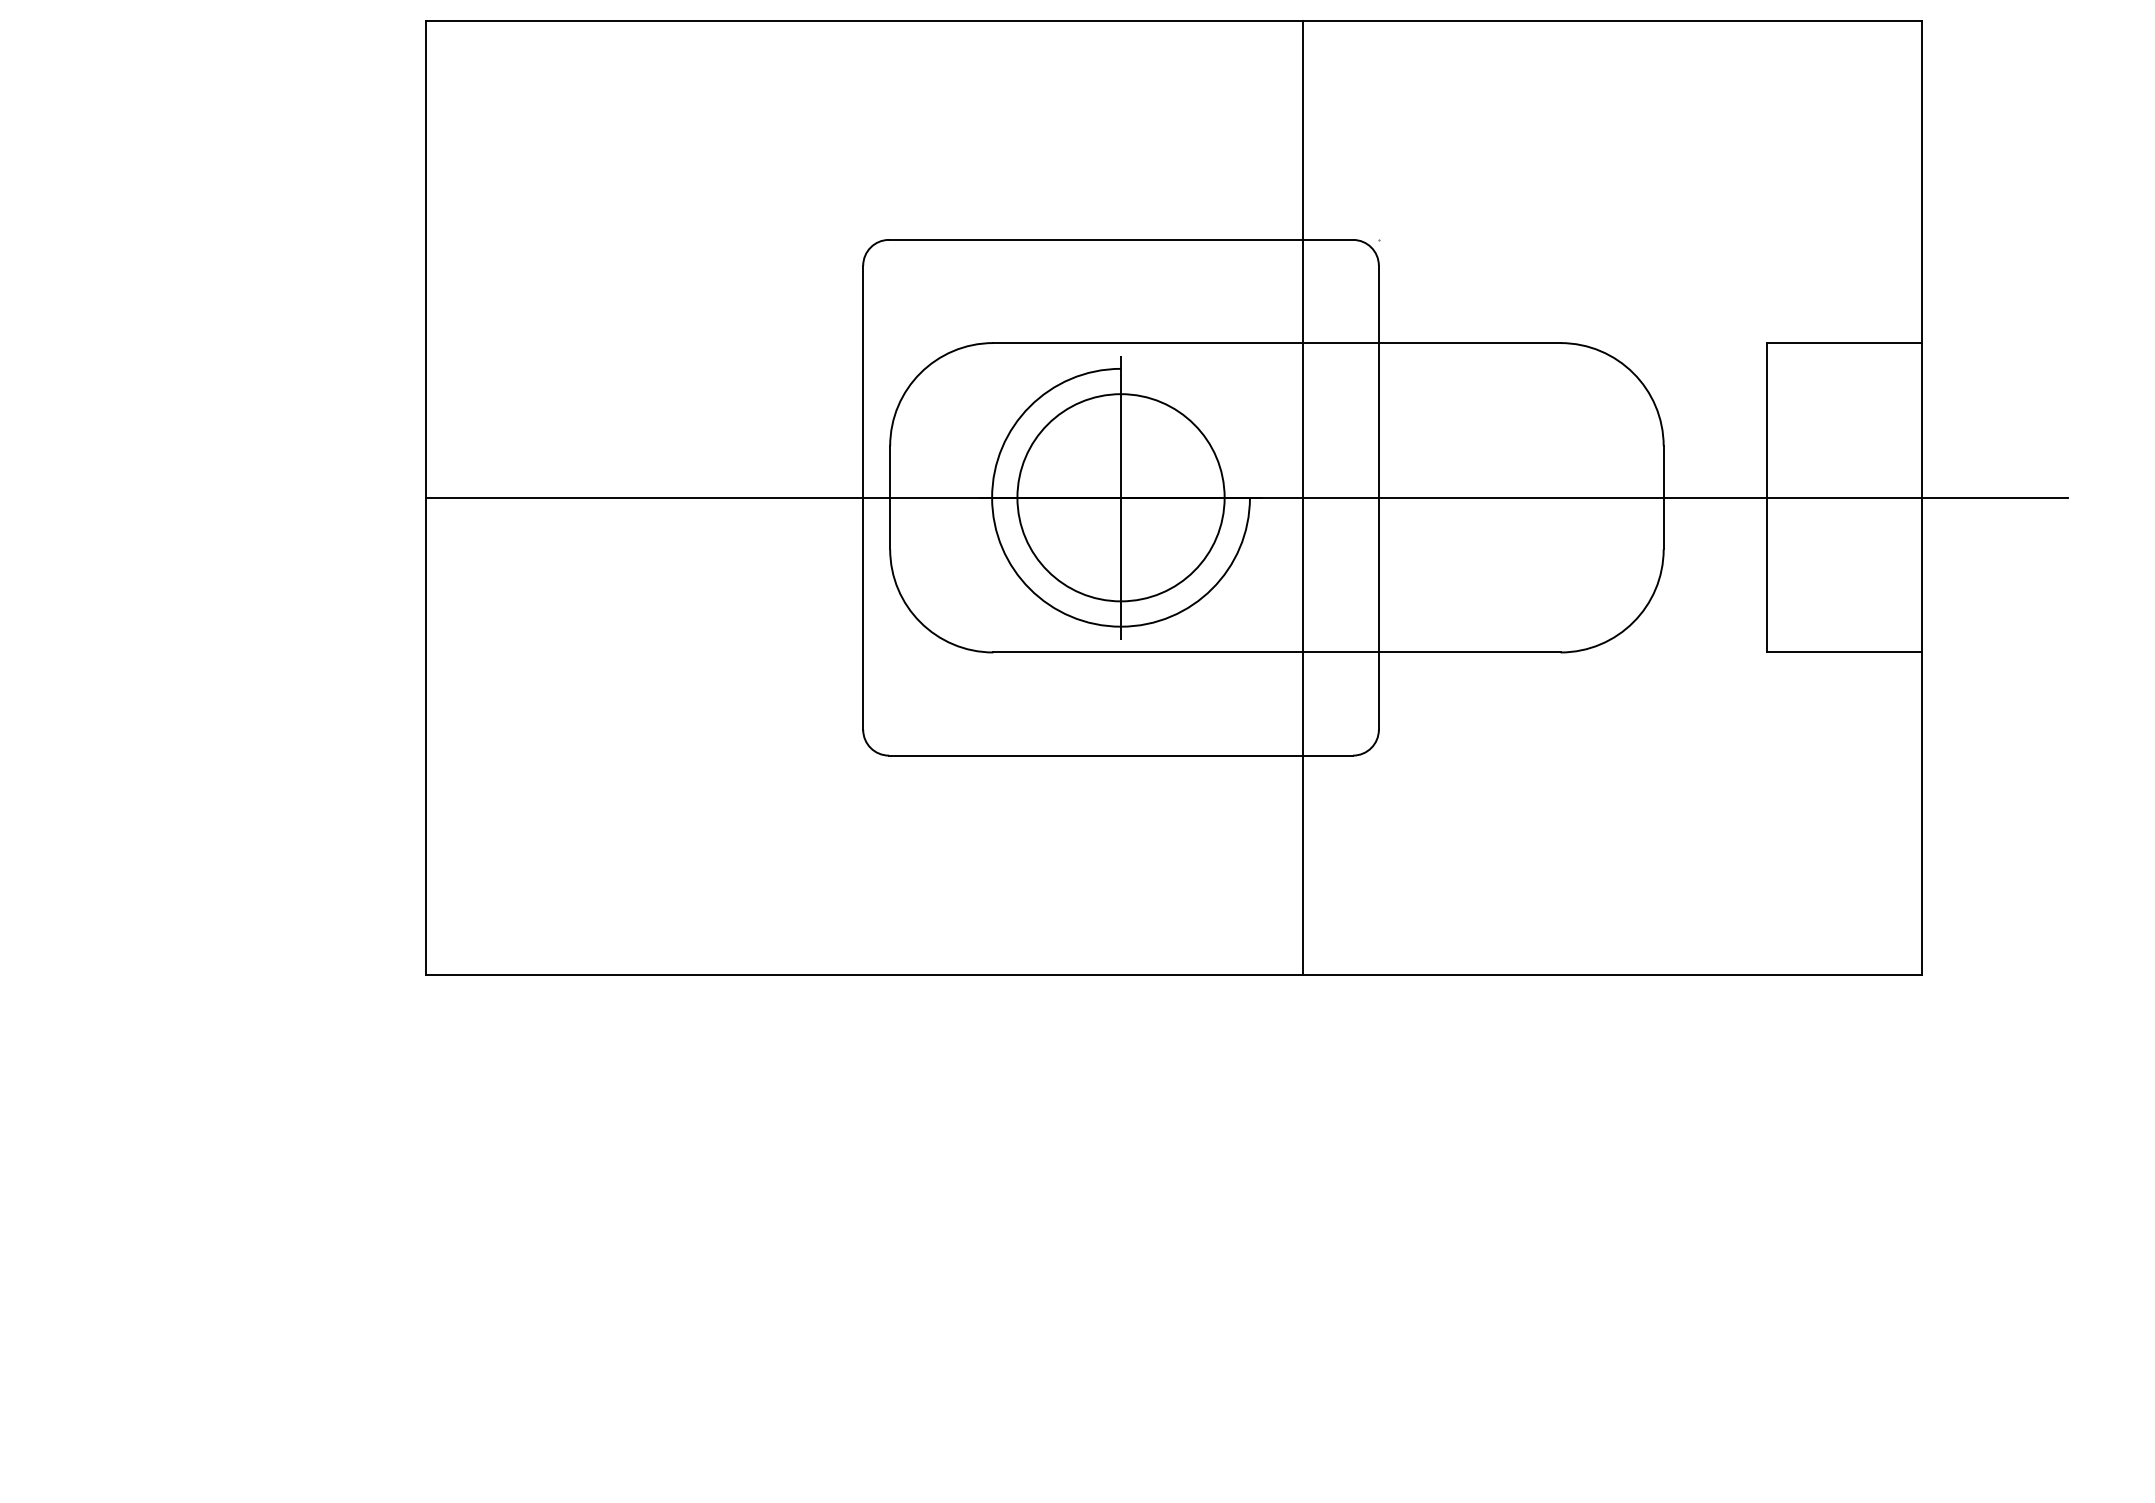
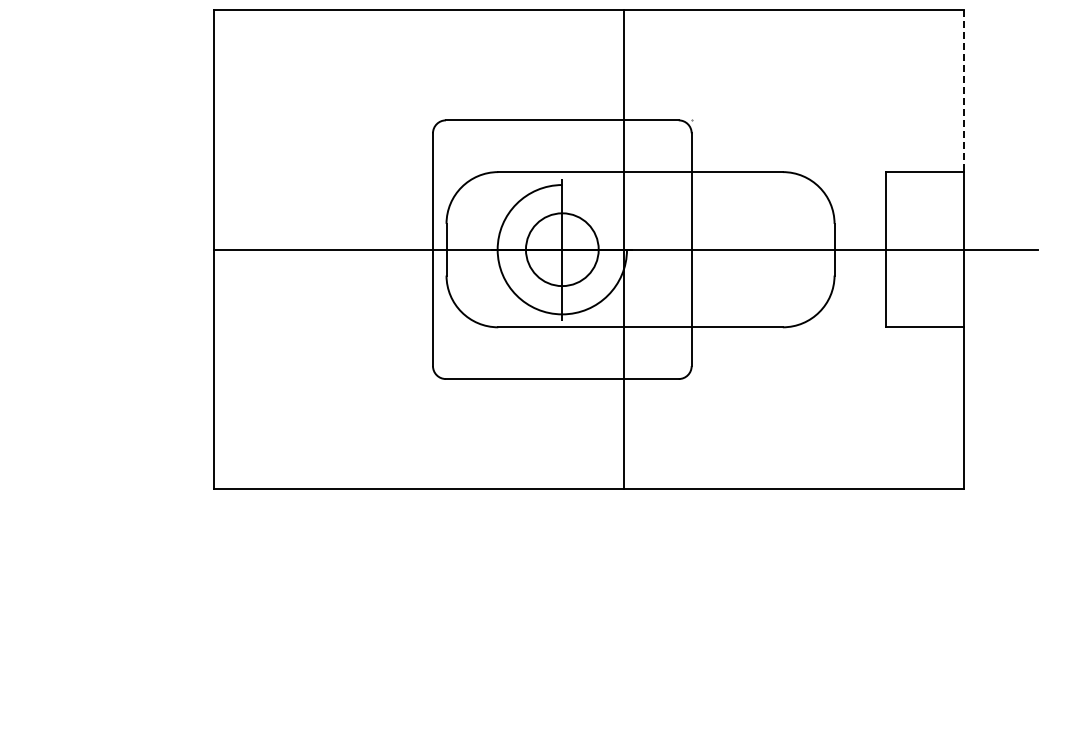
line: (1920, 182) -> (963, 91), solid -> dashed
circle: (1121, 497) -> (562, 249), size x0.7
line: (1302, 497) -> (624, 249), moved

